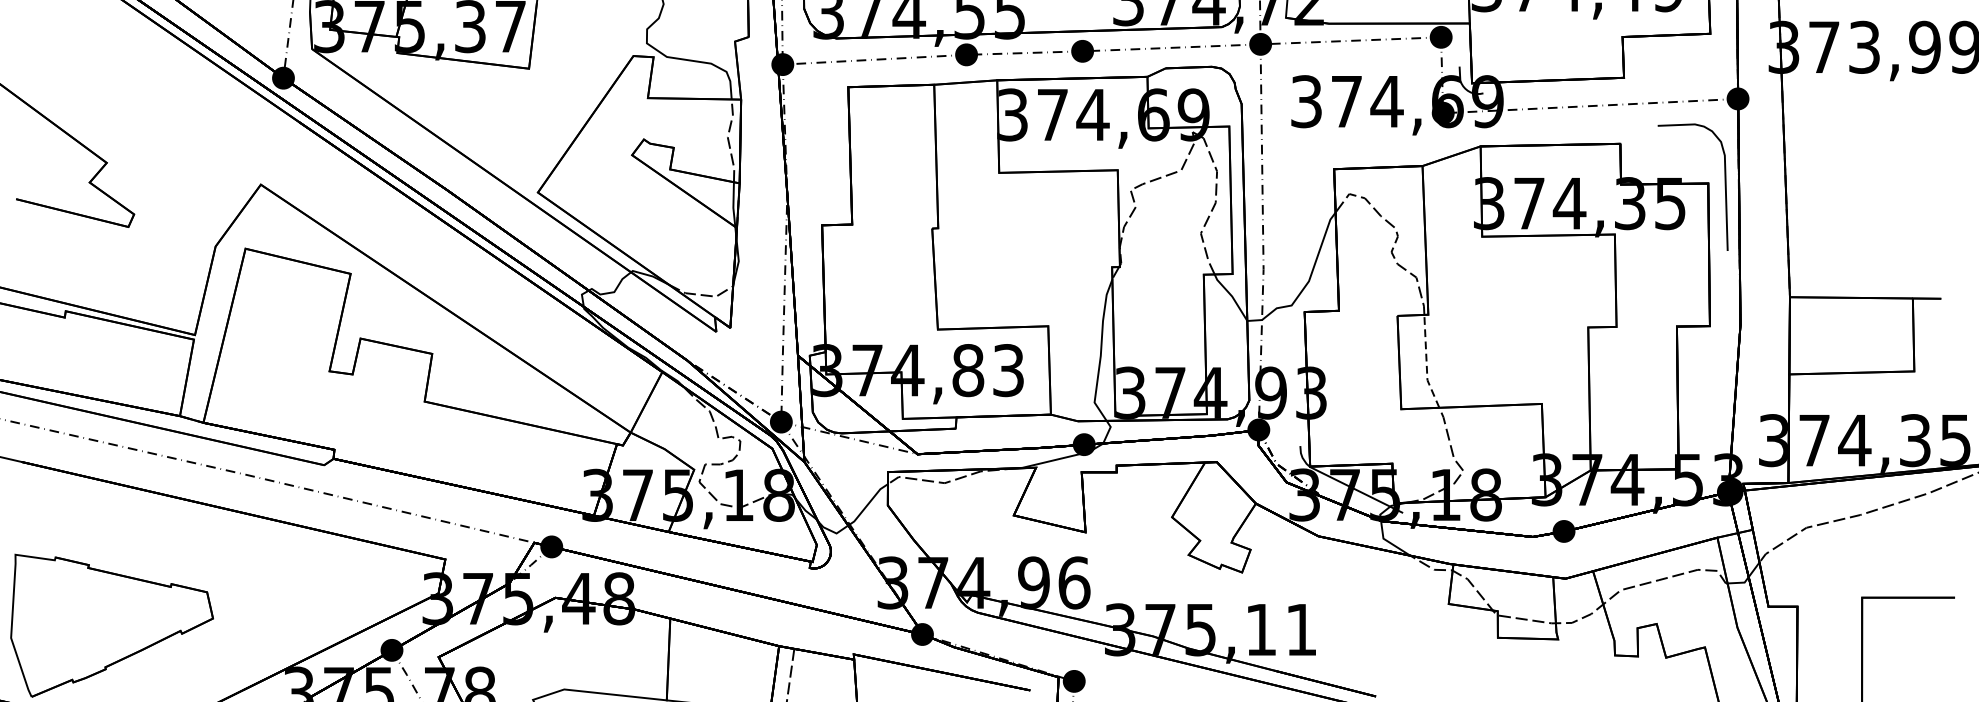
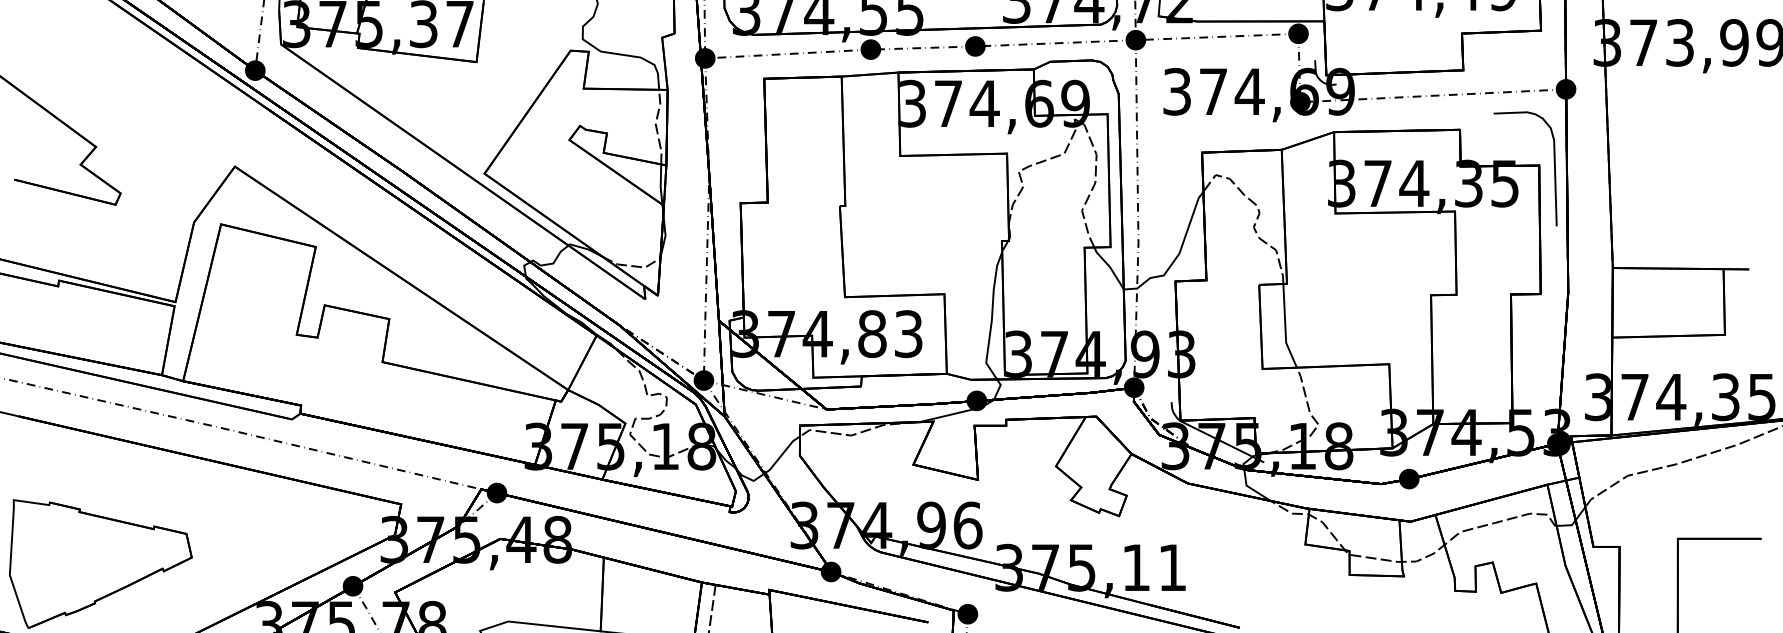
line: (1426, 363) -> (1285, 327), dashed -> solid

